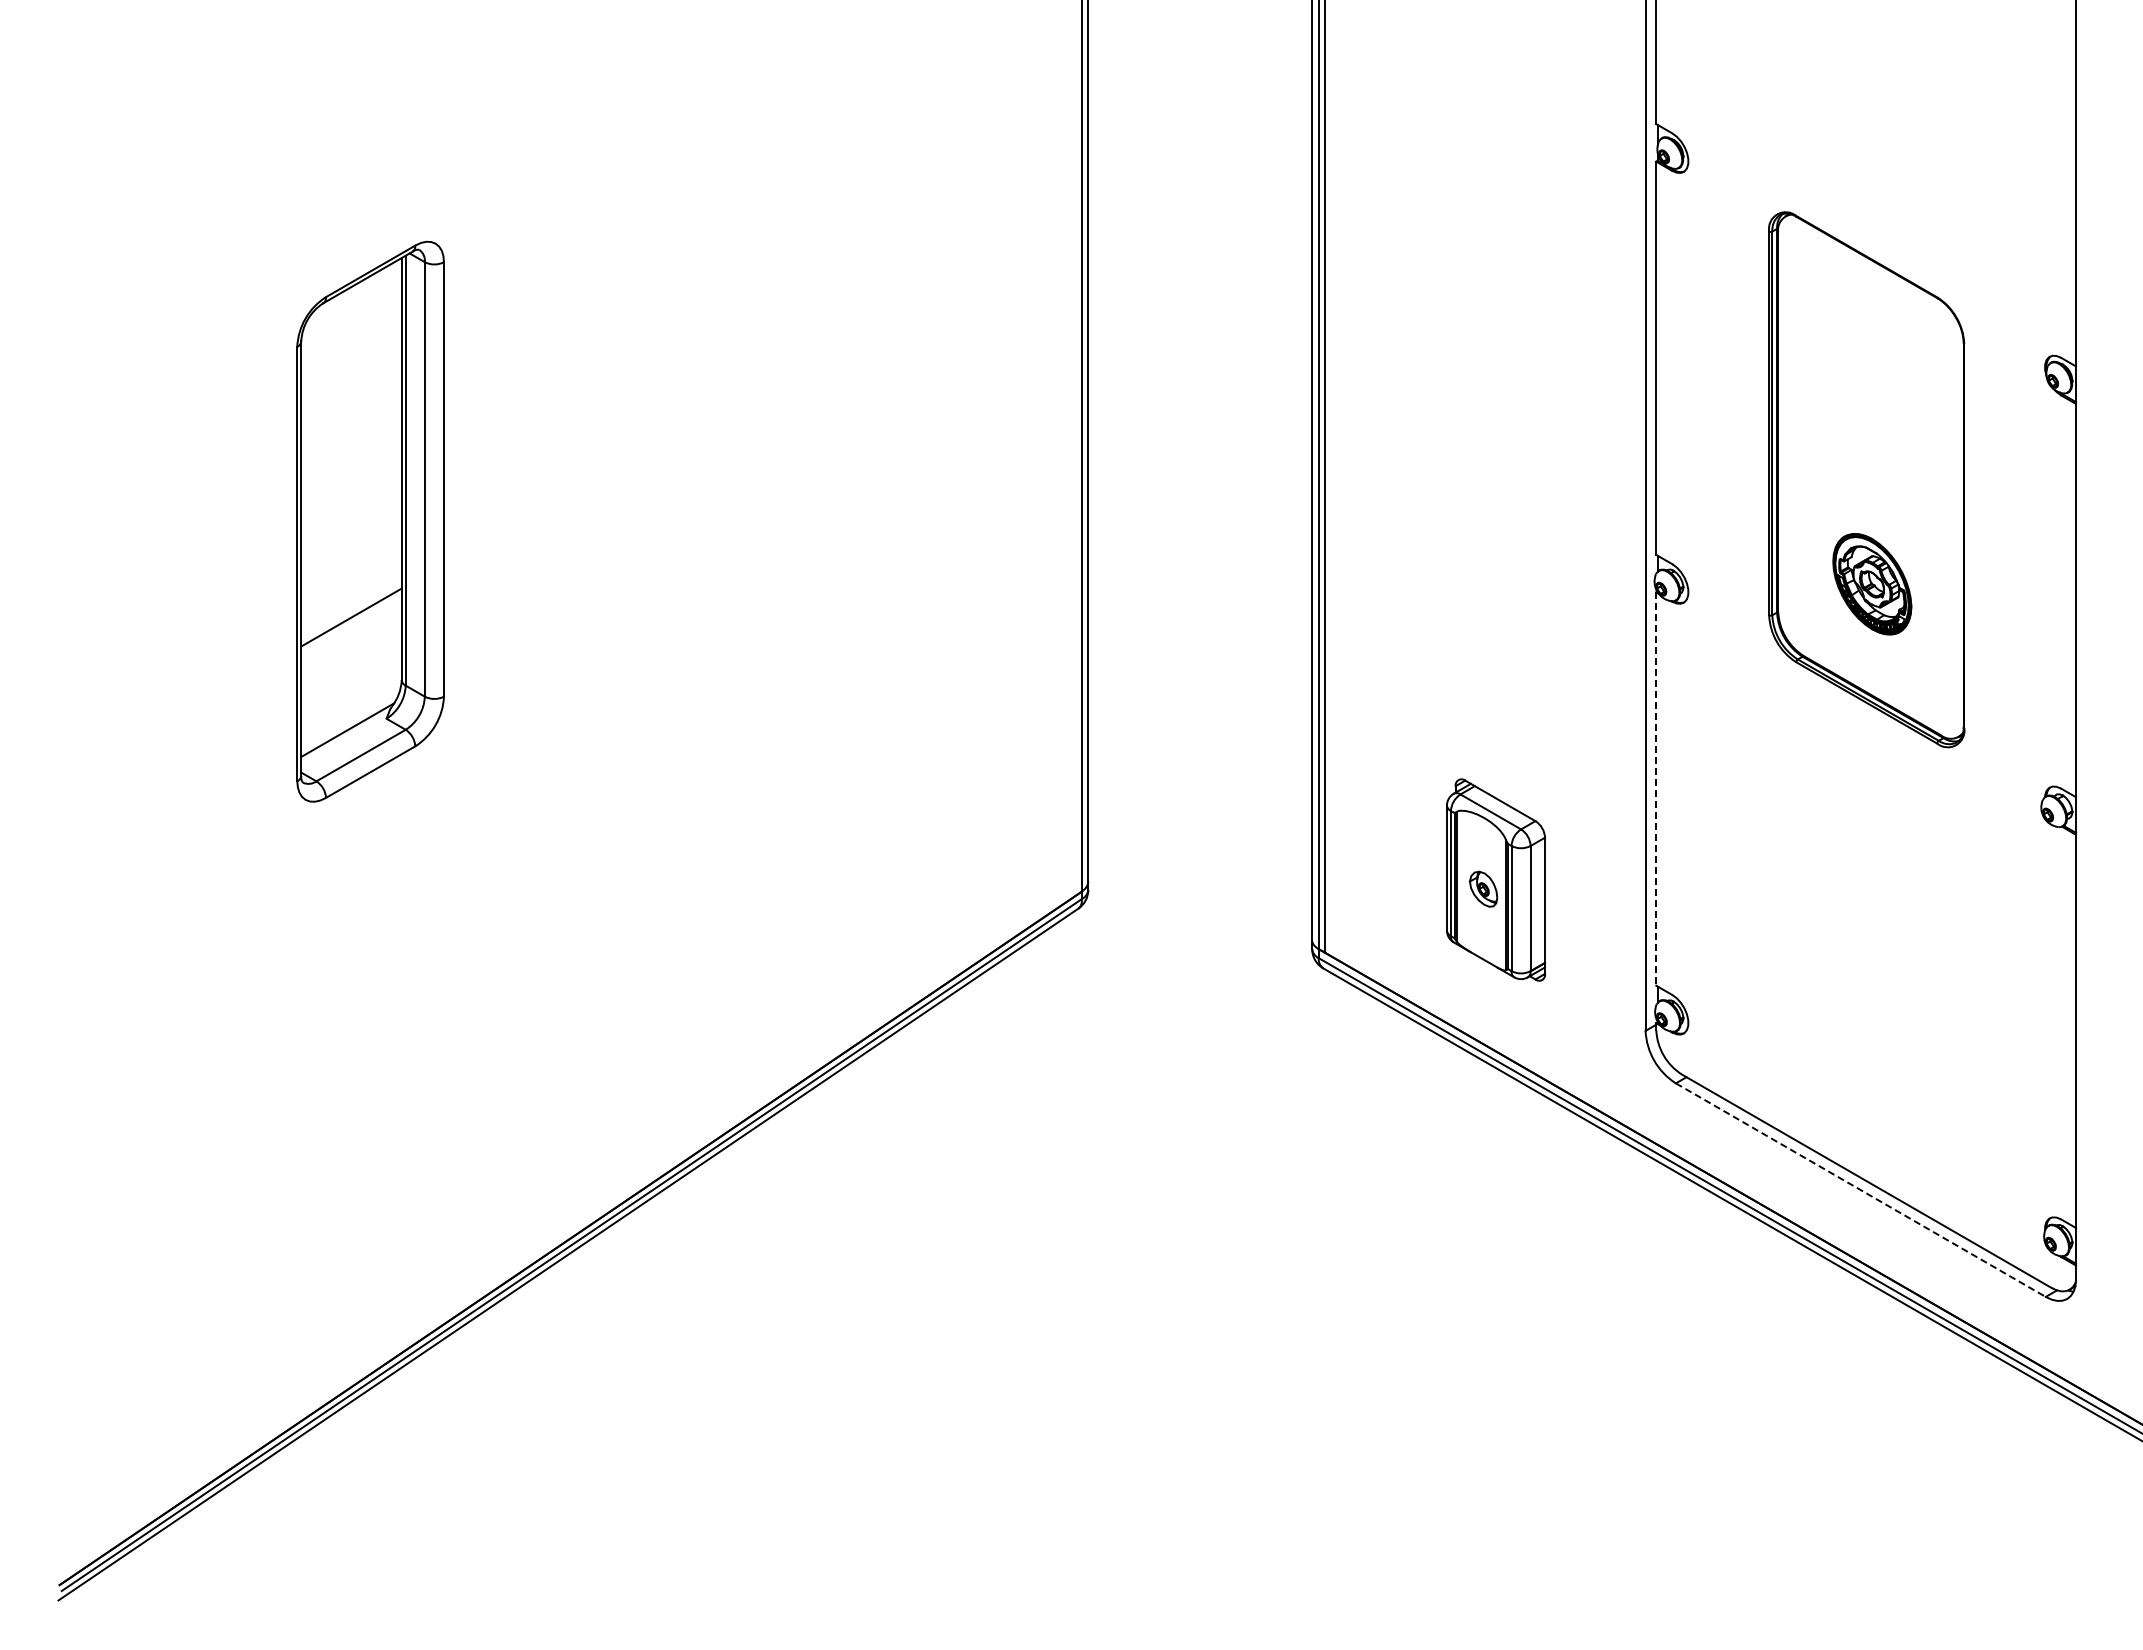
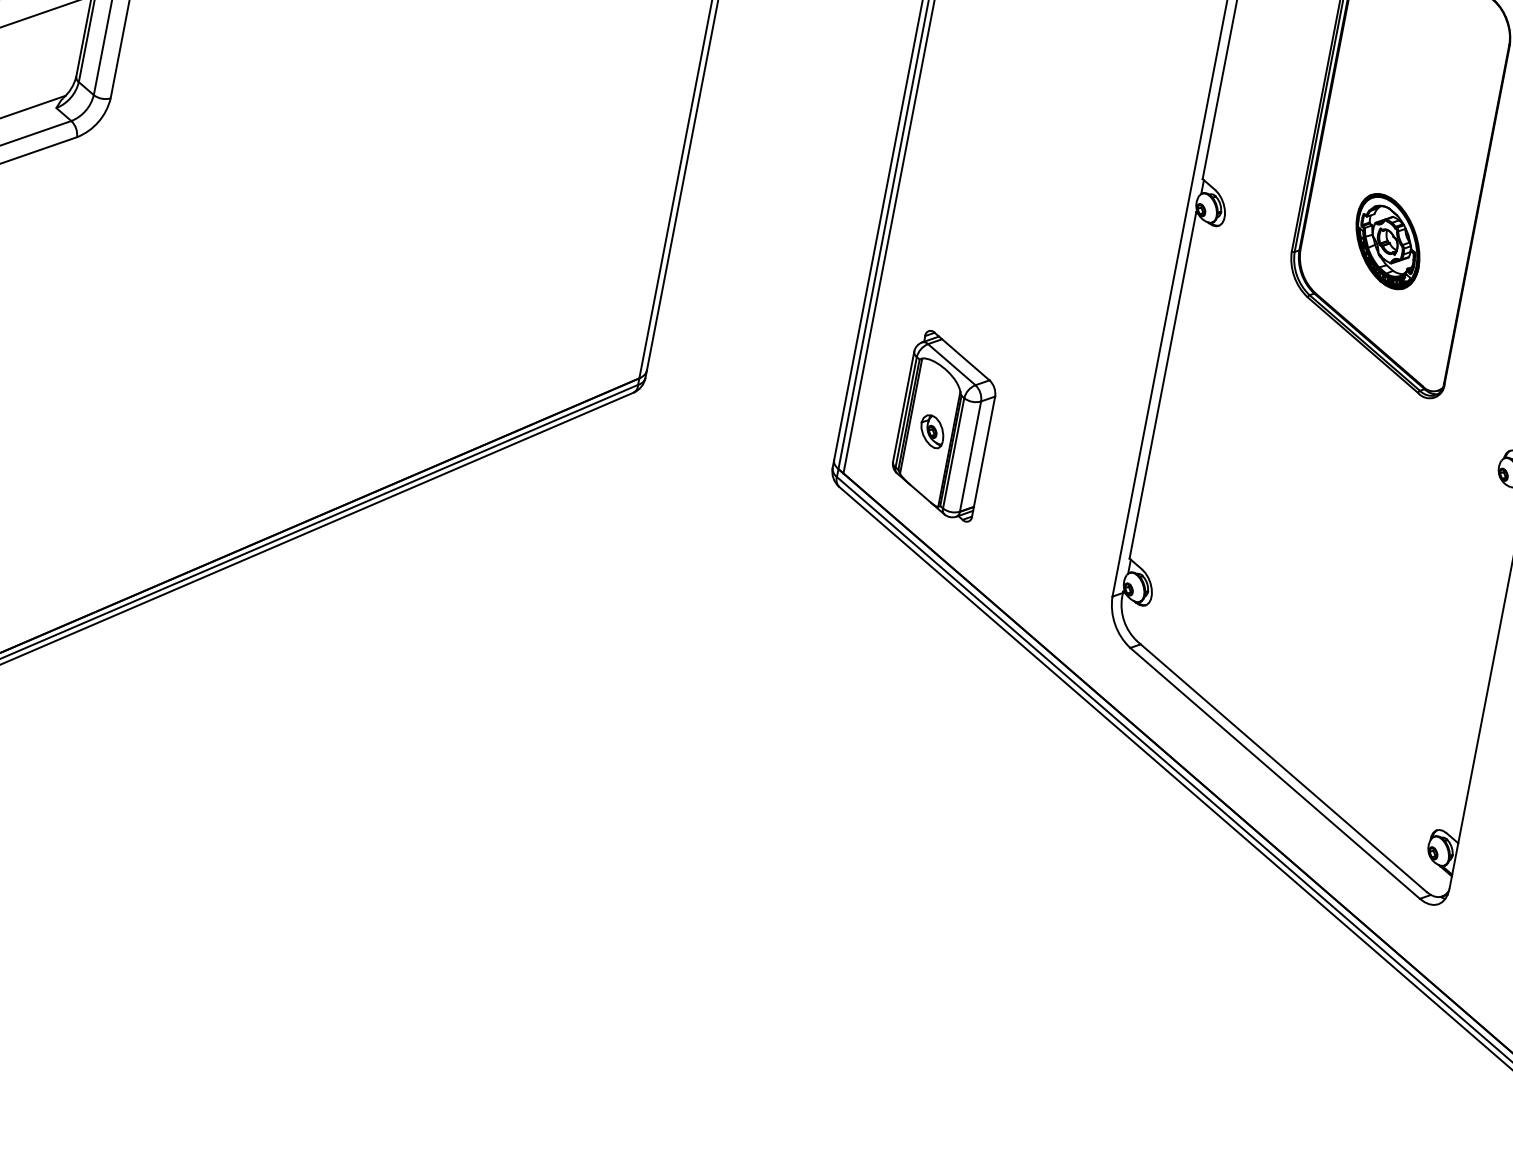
line: (1656, 789) -> (1163, 385), dashed -> solid
part: (1496, 879) -> (945, 425), moved
line: (1860, 1190) -> (1274, 773), dashed -> solid

